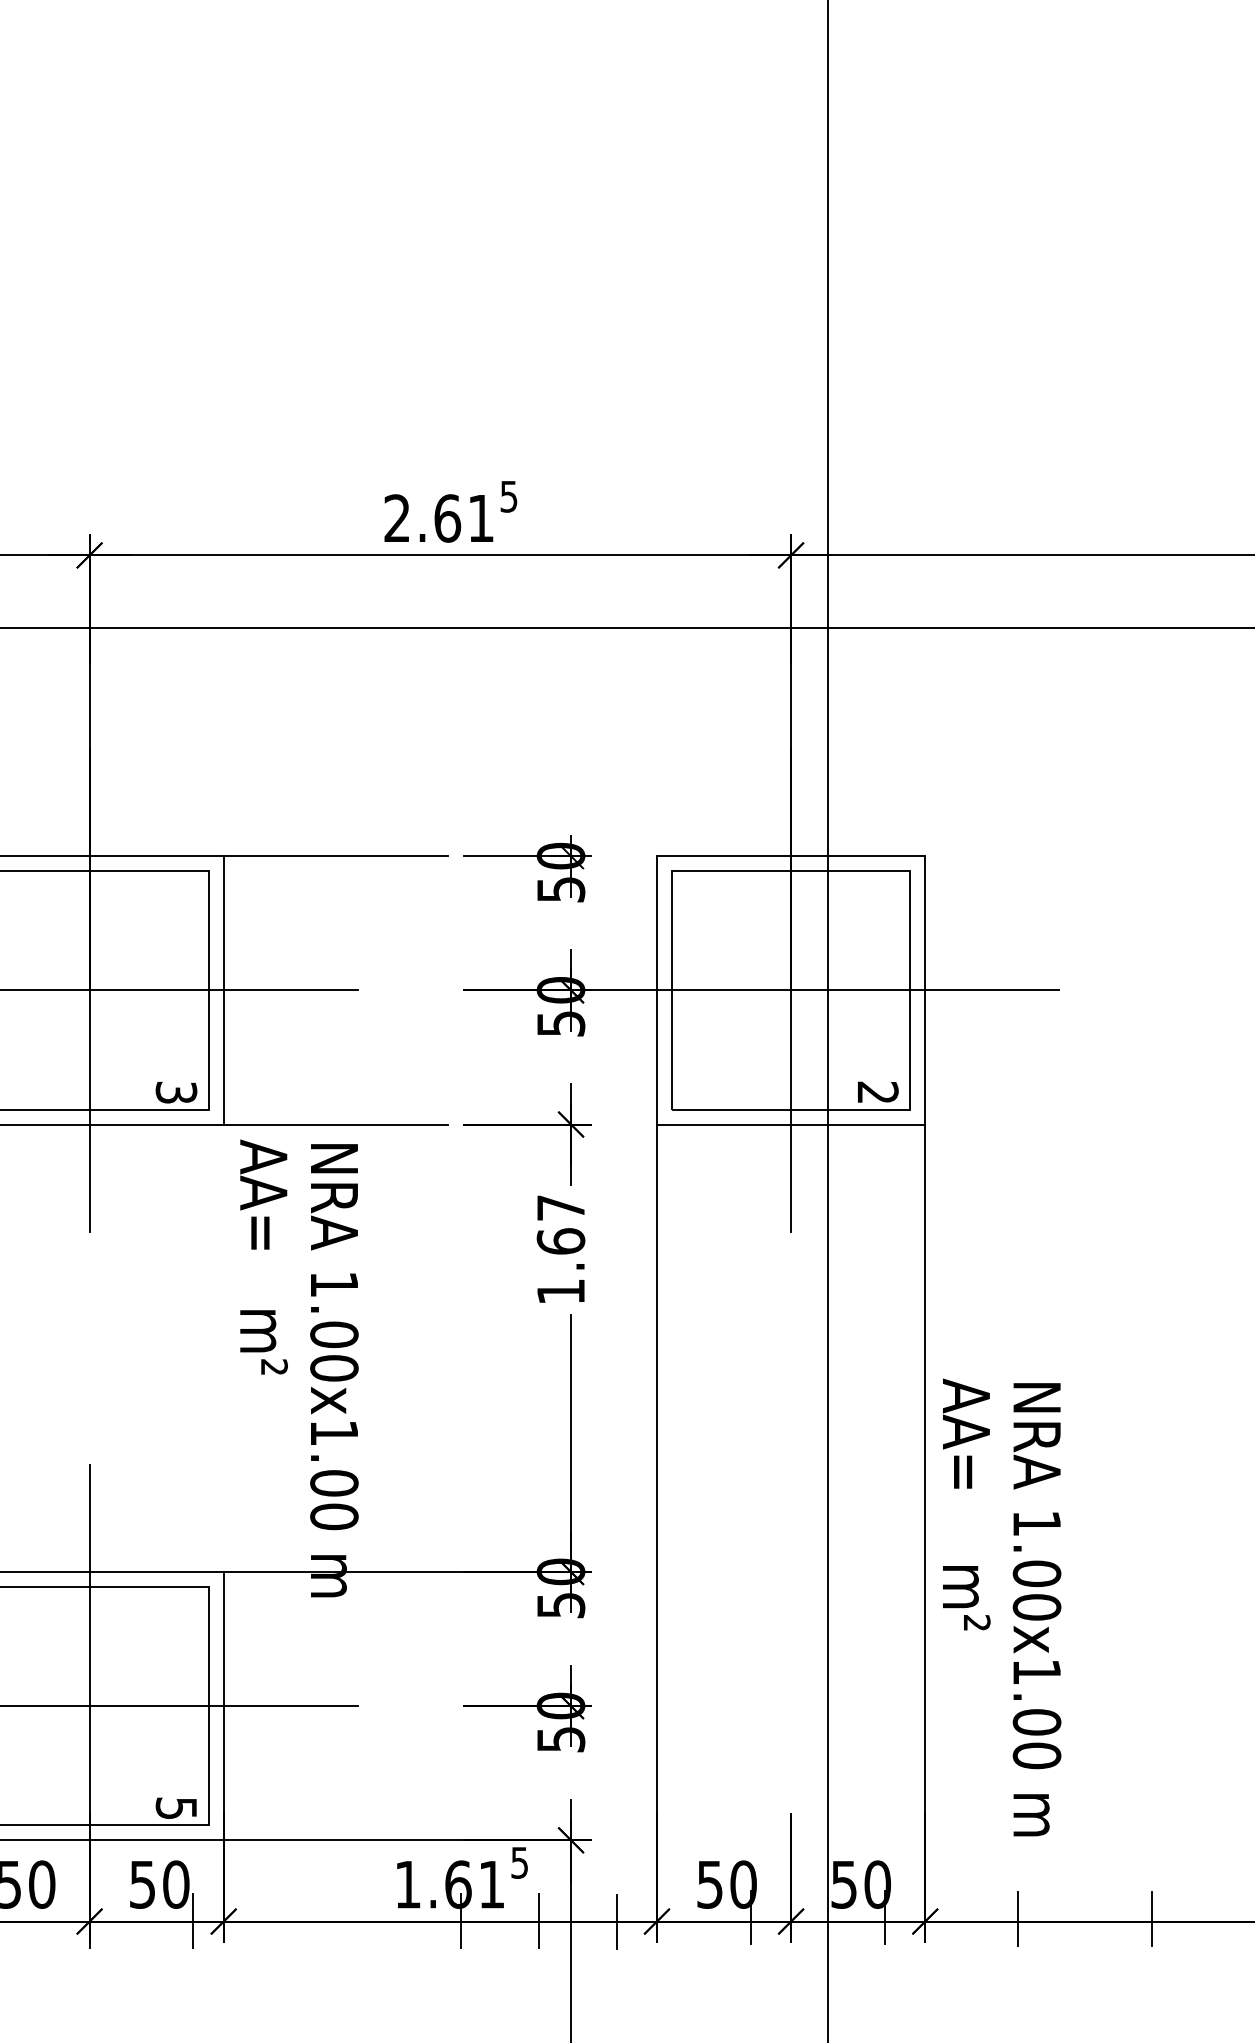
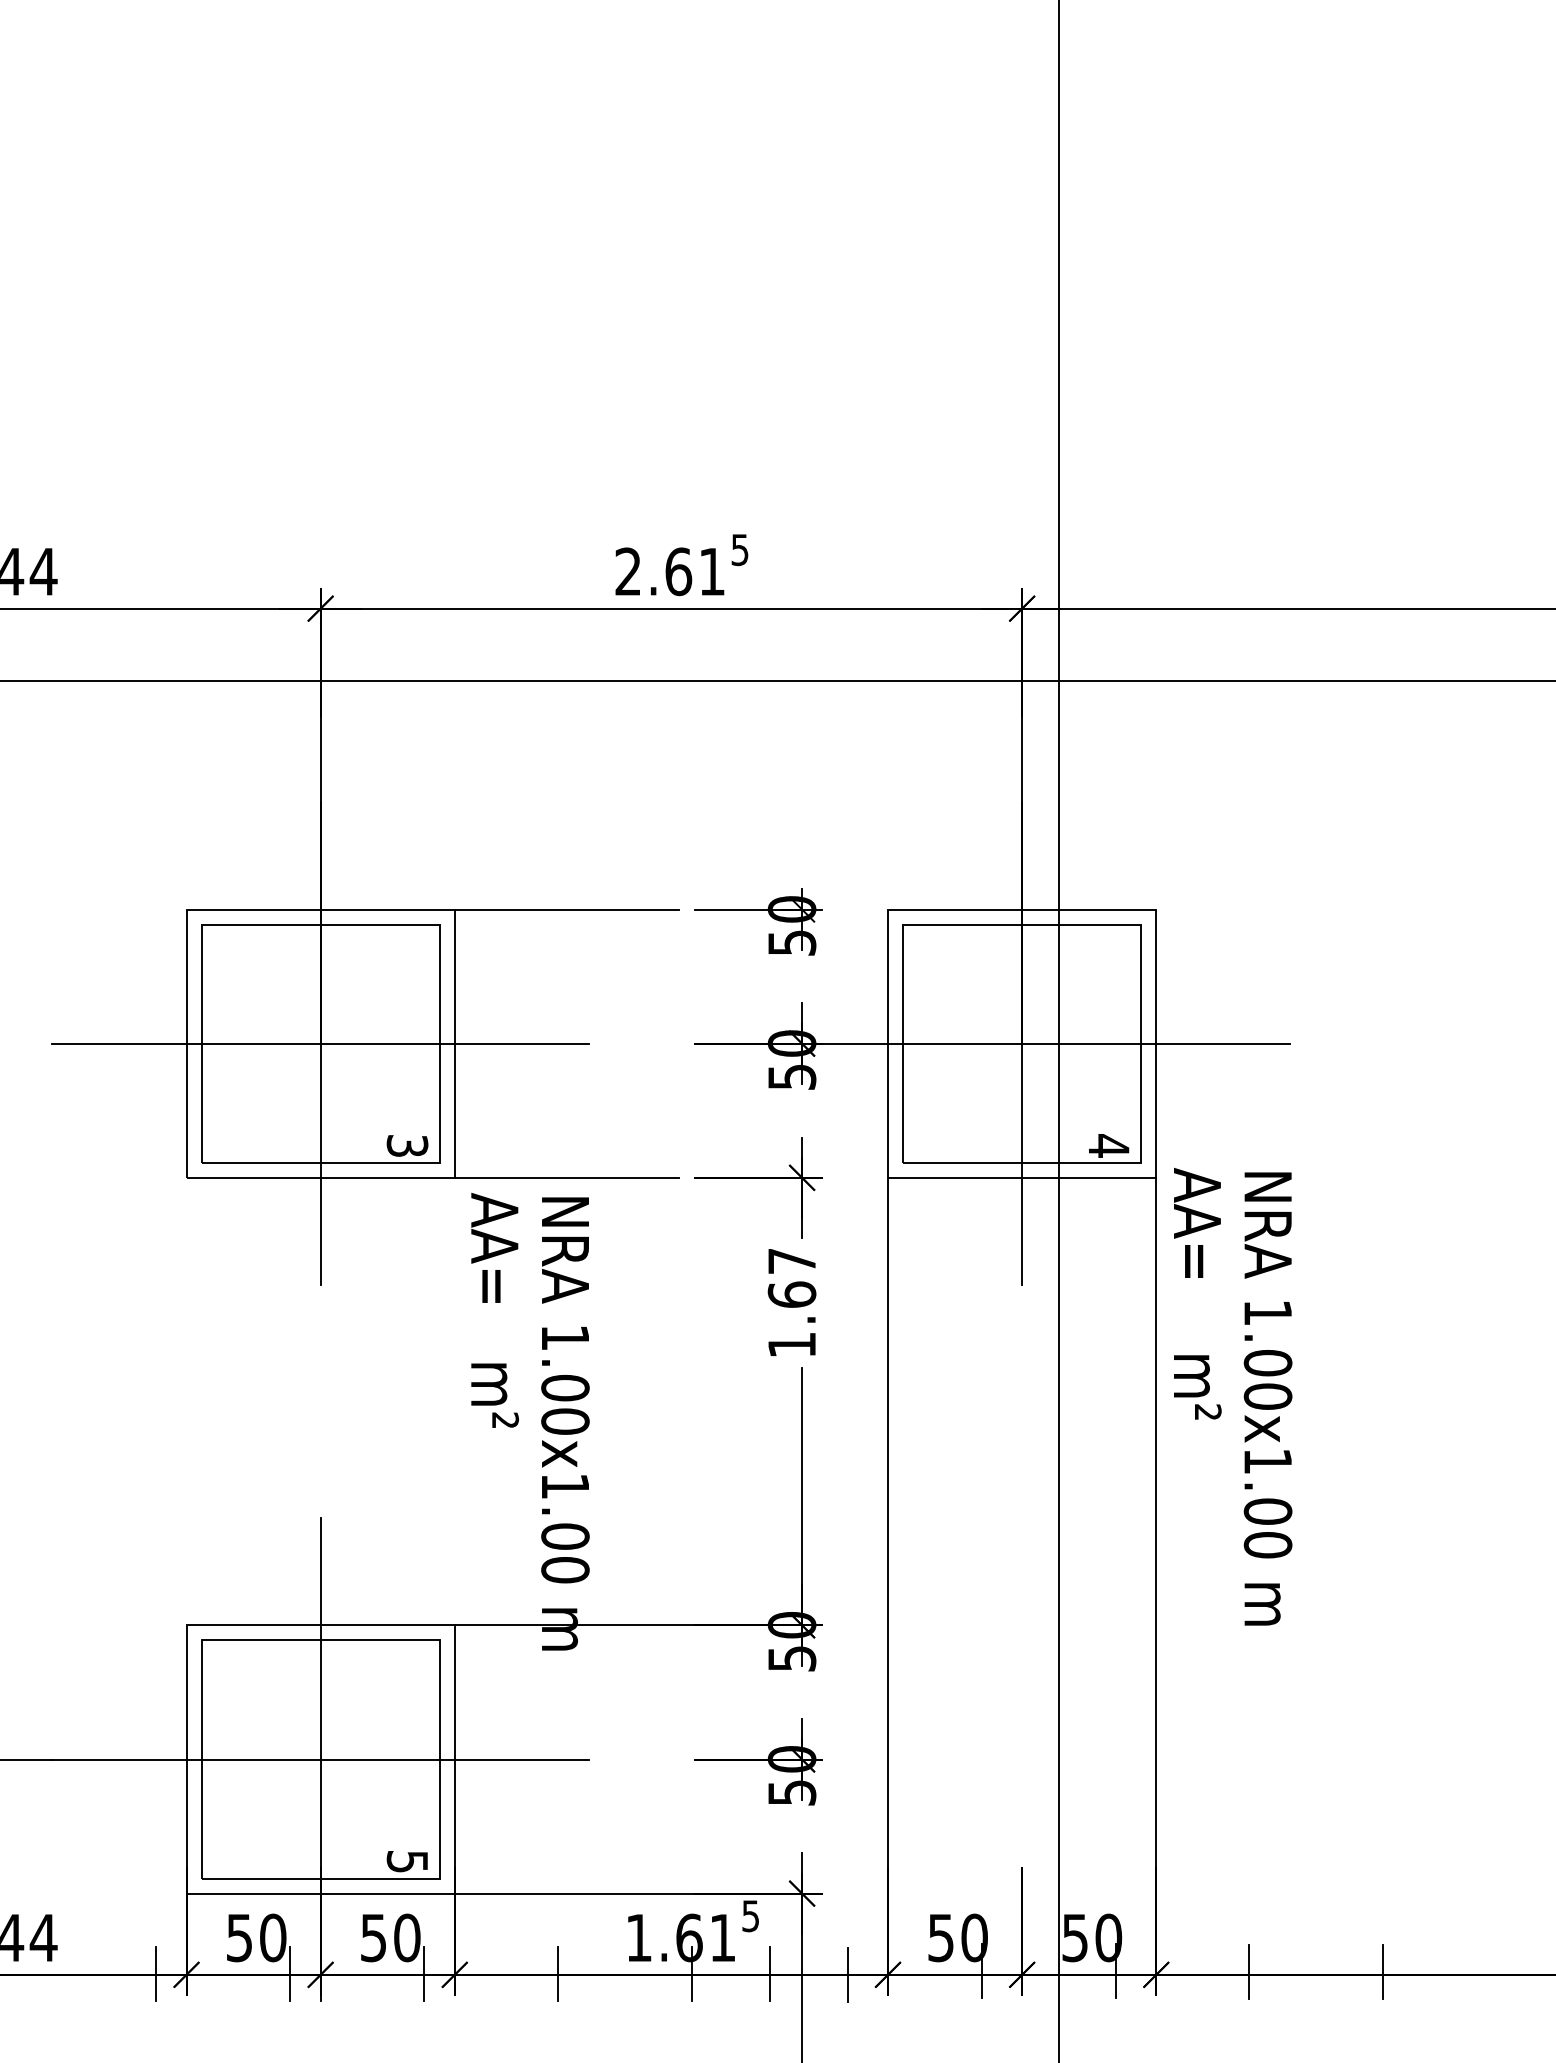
text: (878, 1092) -> (1109, 1145), 2 -> 4
text: (1002, 1607) -> (1233, 1396), moved
line: (59, 1921) -> (290, 1974), added
line: (327, 1921) -> (558, 1974), added

